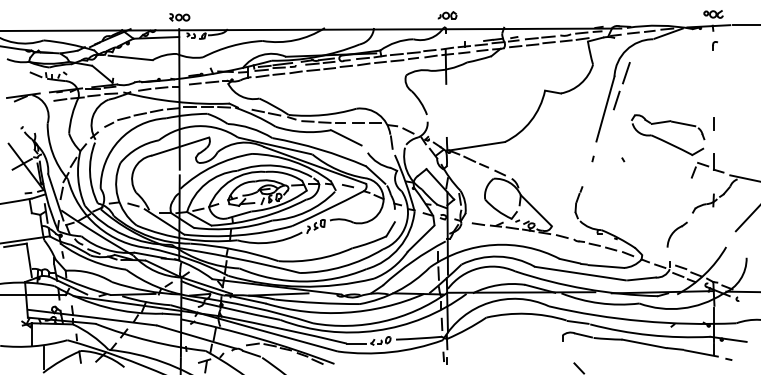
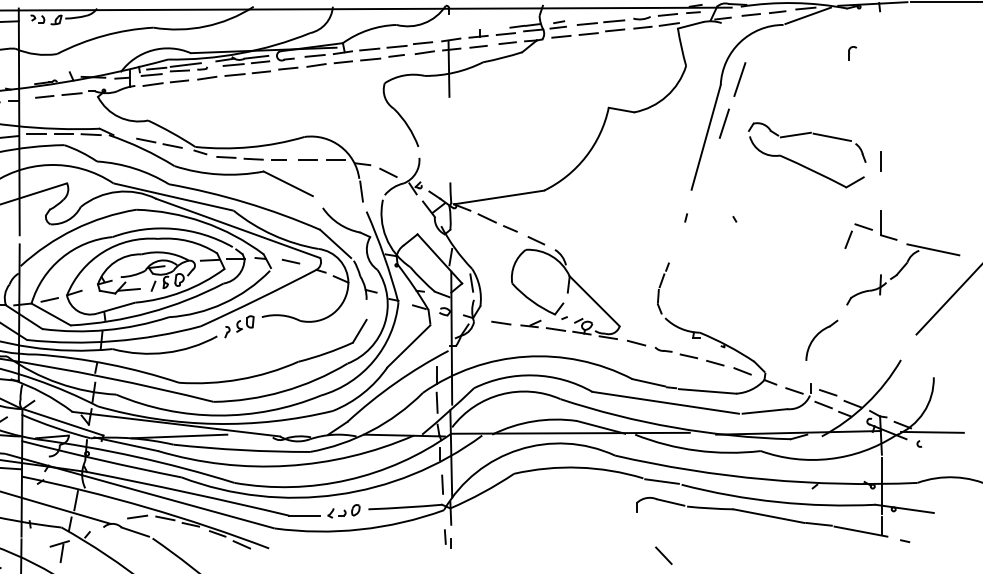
part: (714, 45) -> (851, 52), moved
part: (668, 135) -> (807, 155), moved

